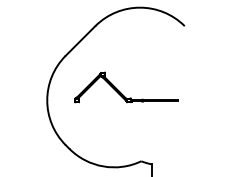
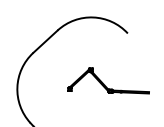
part: (121, 92) -> (105, 84), moved

